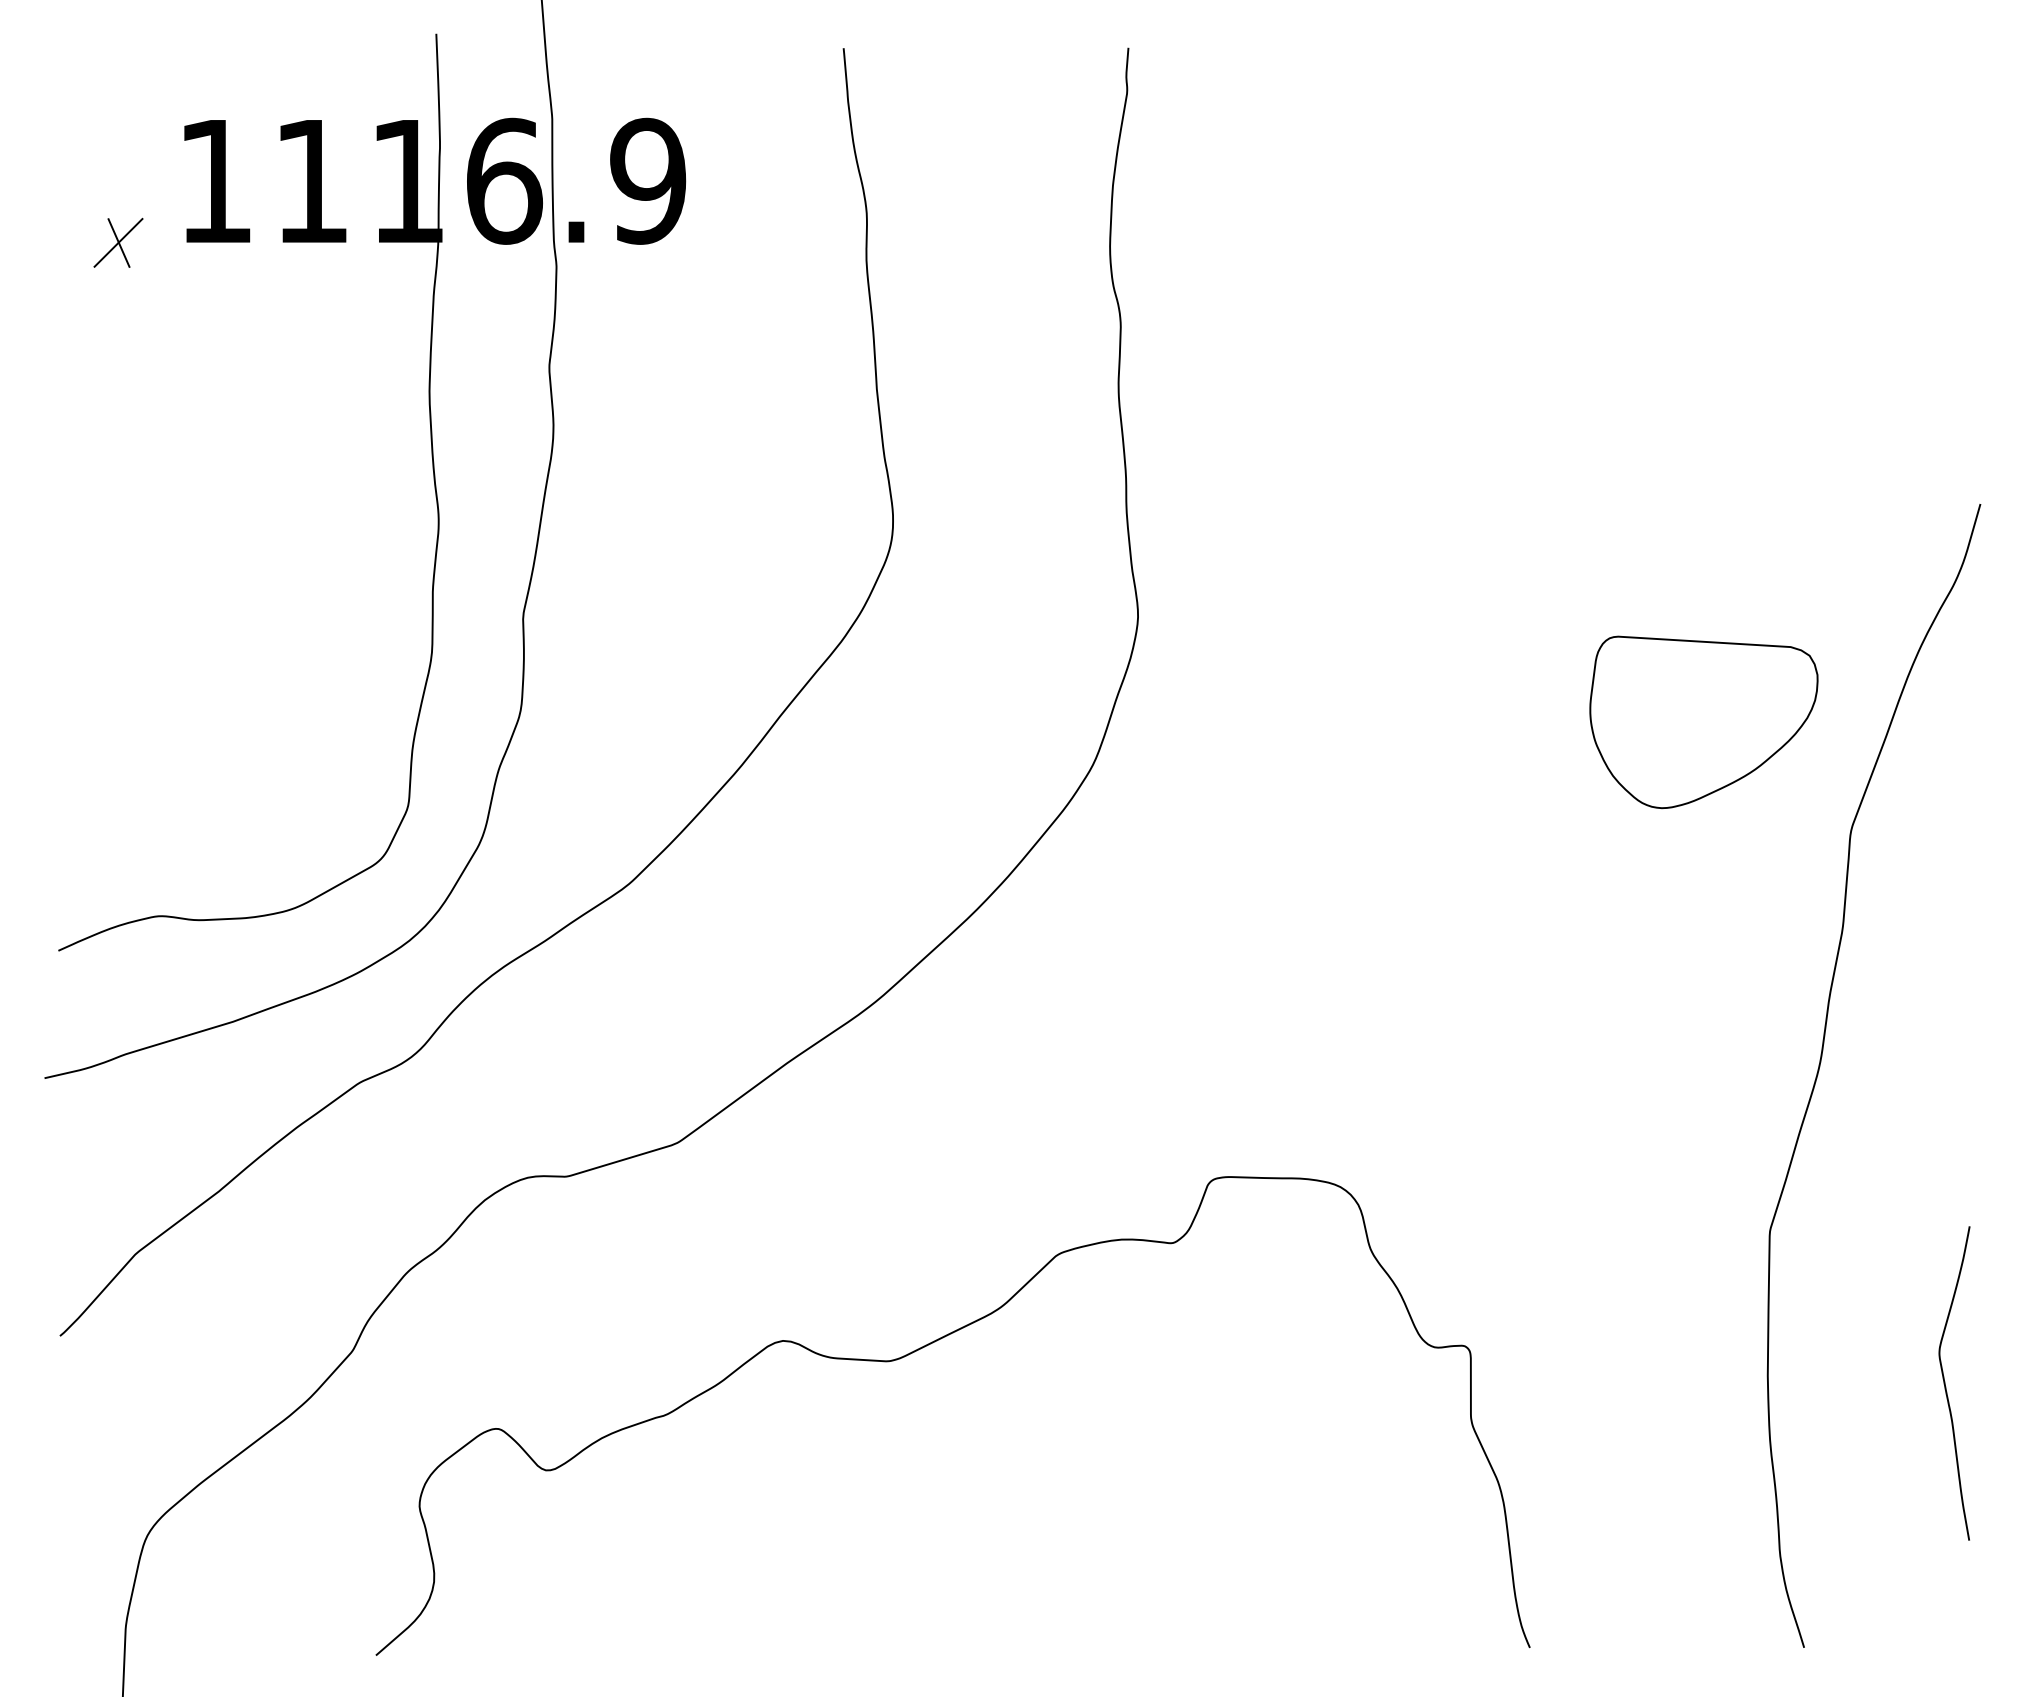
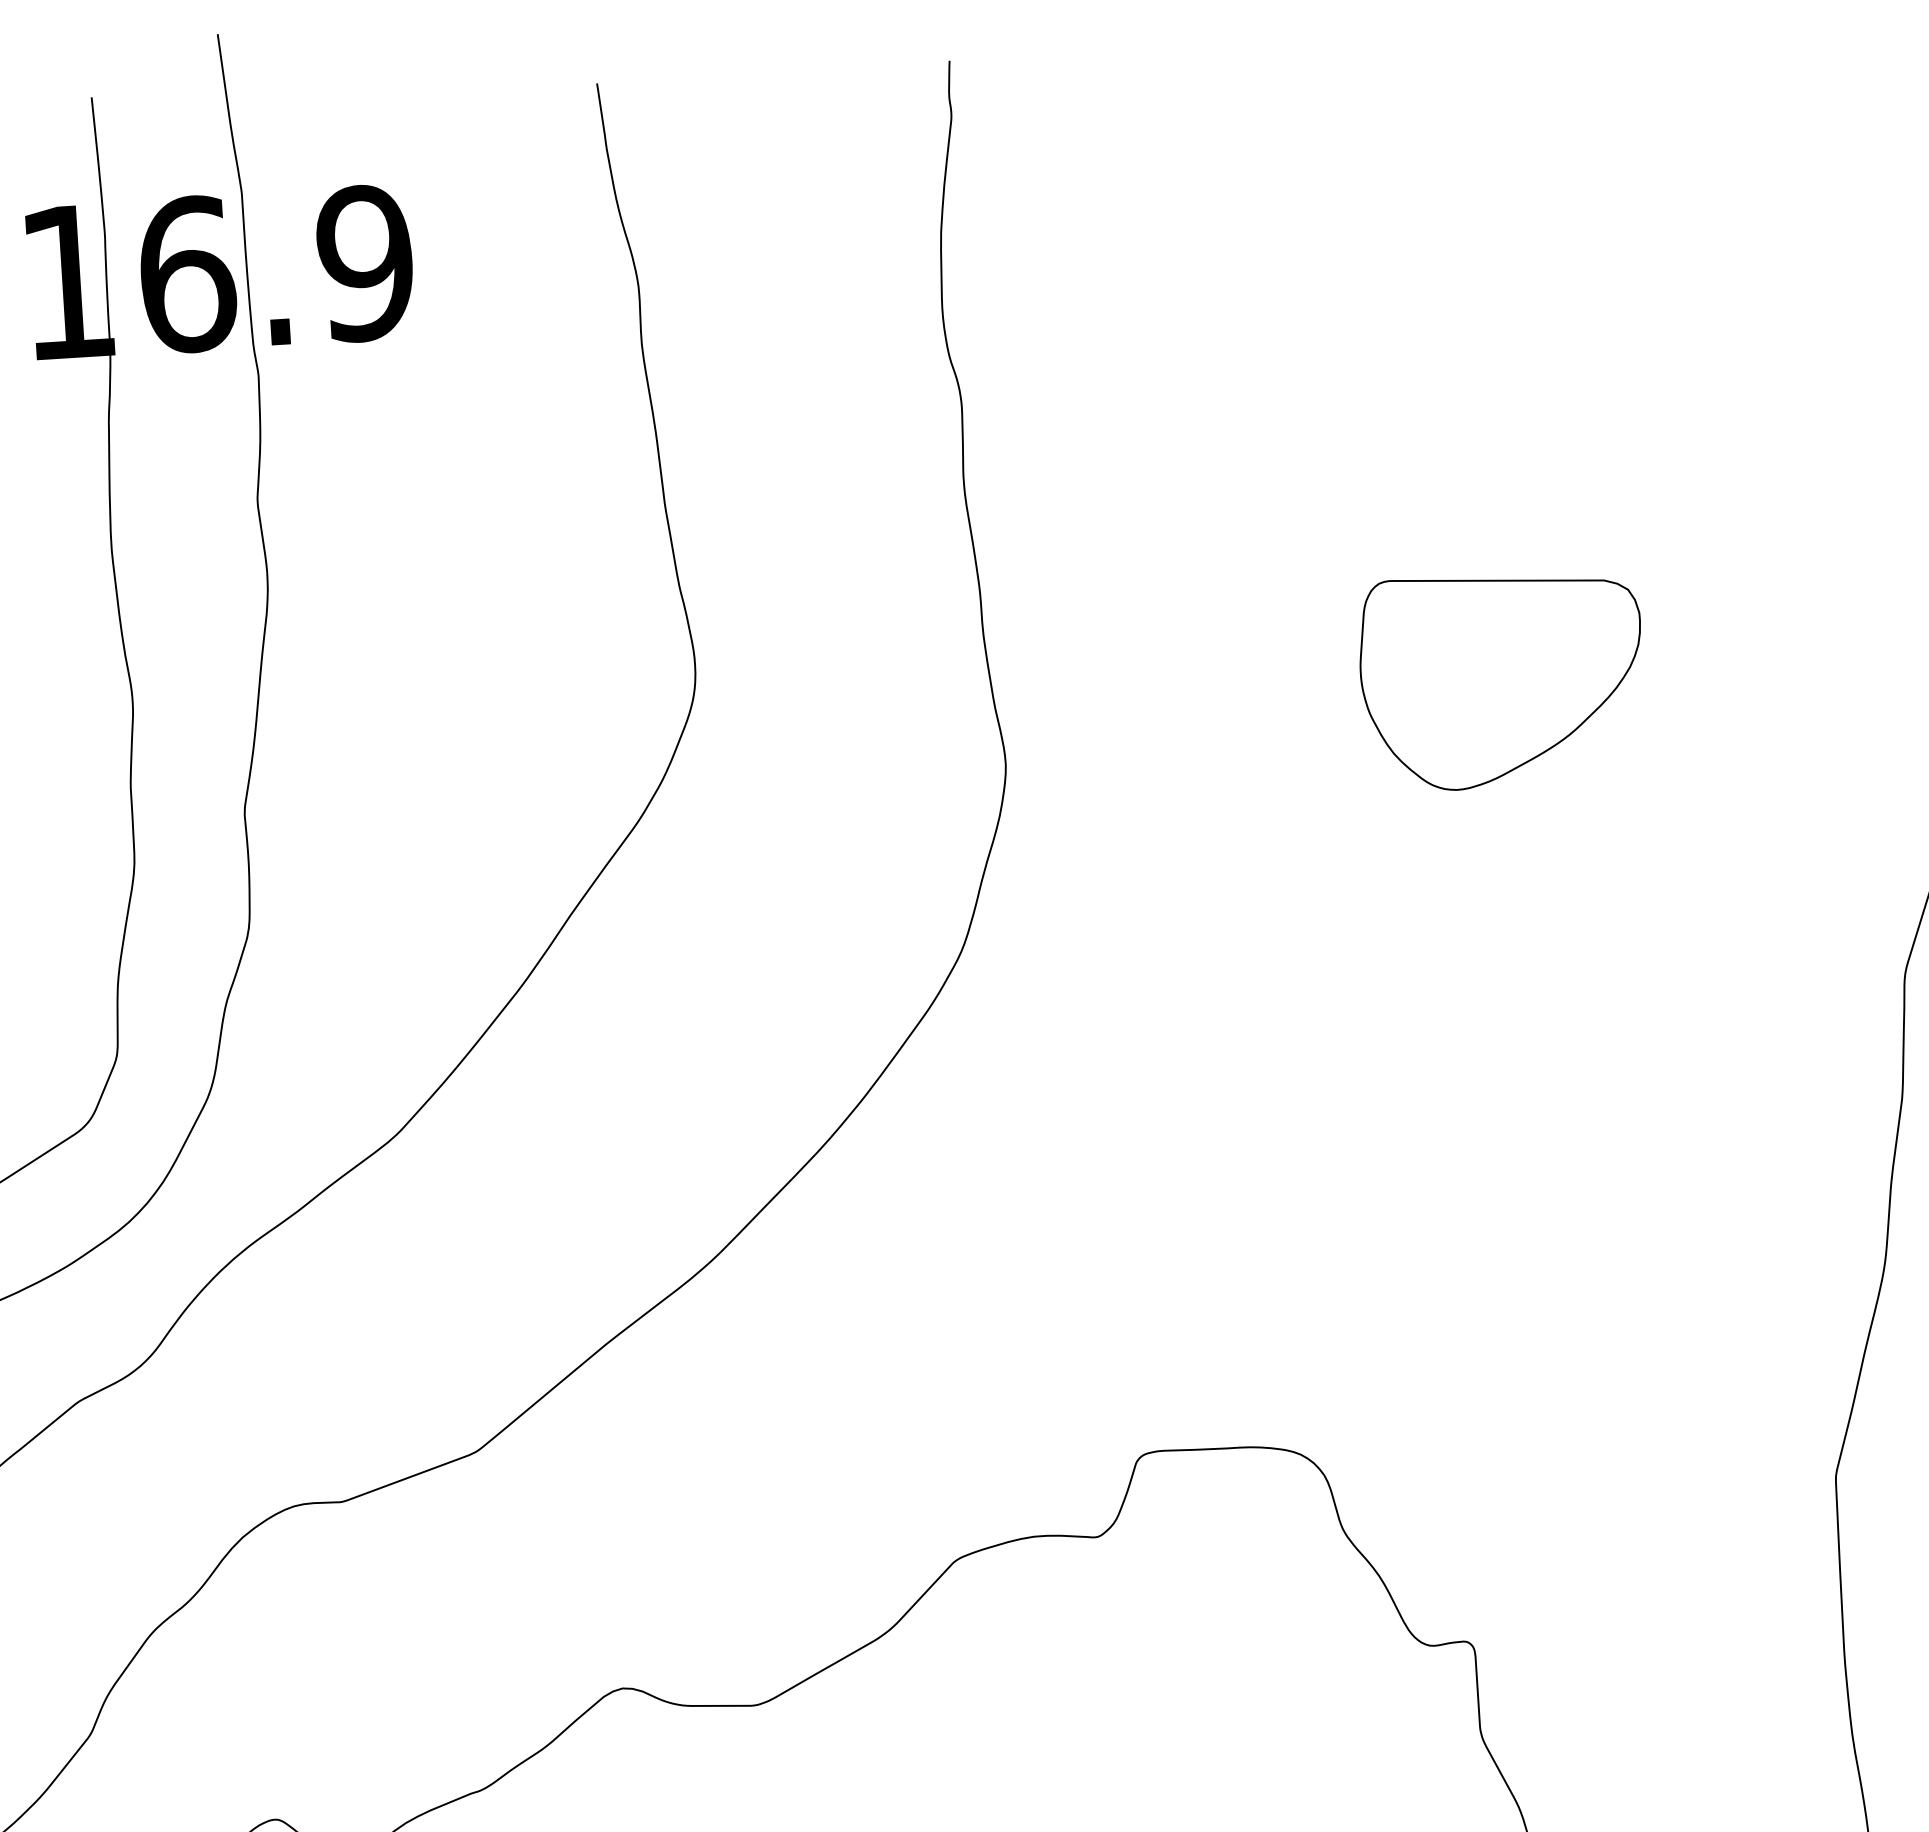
part: (1703, 722) -> (1501, 680), moved

